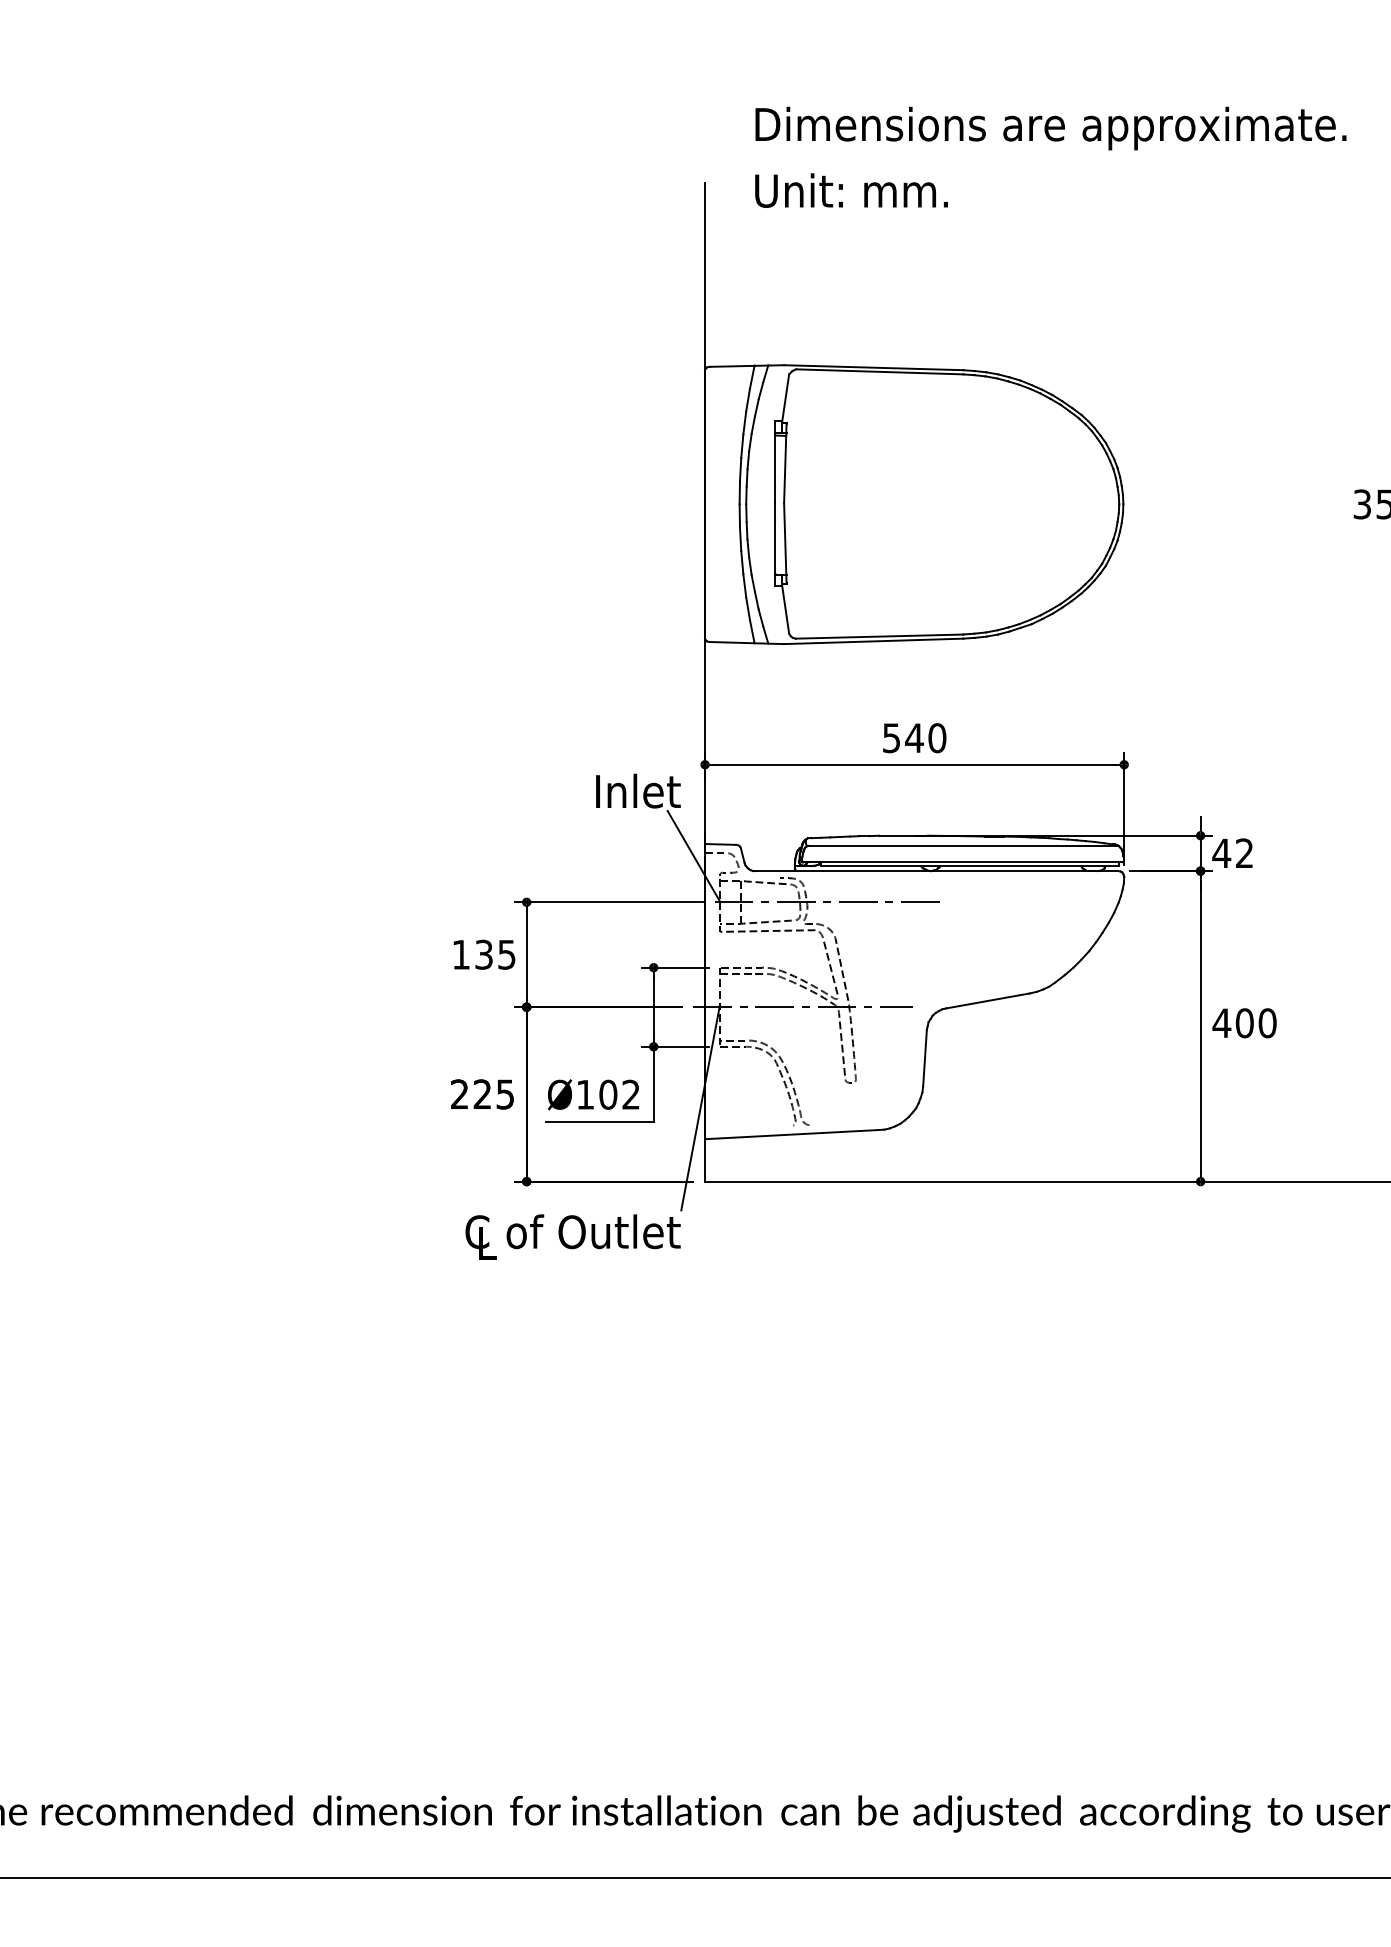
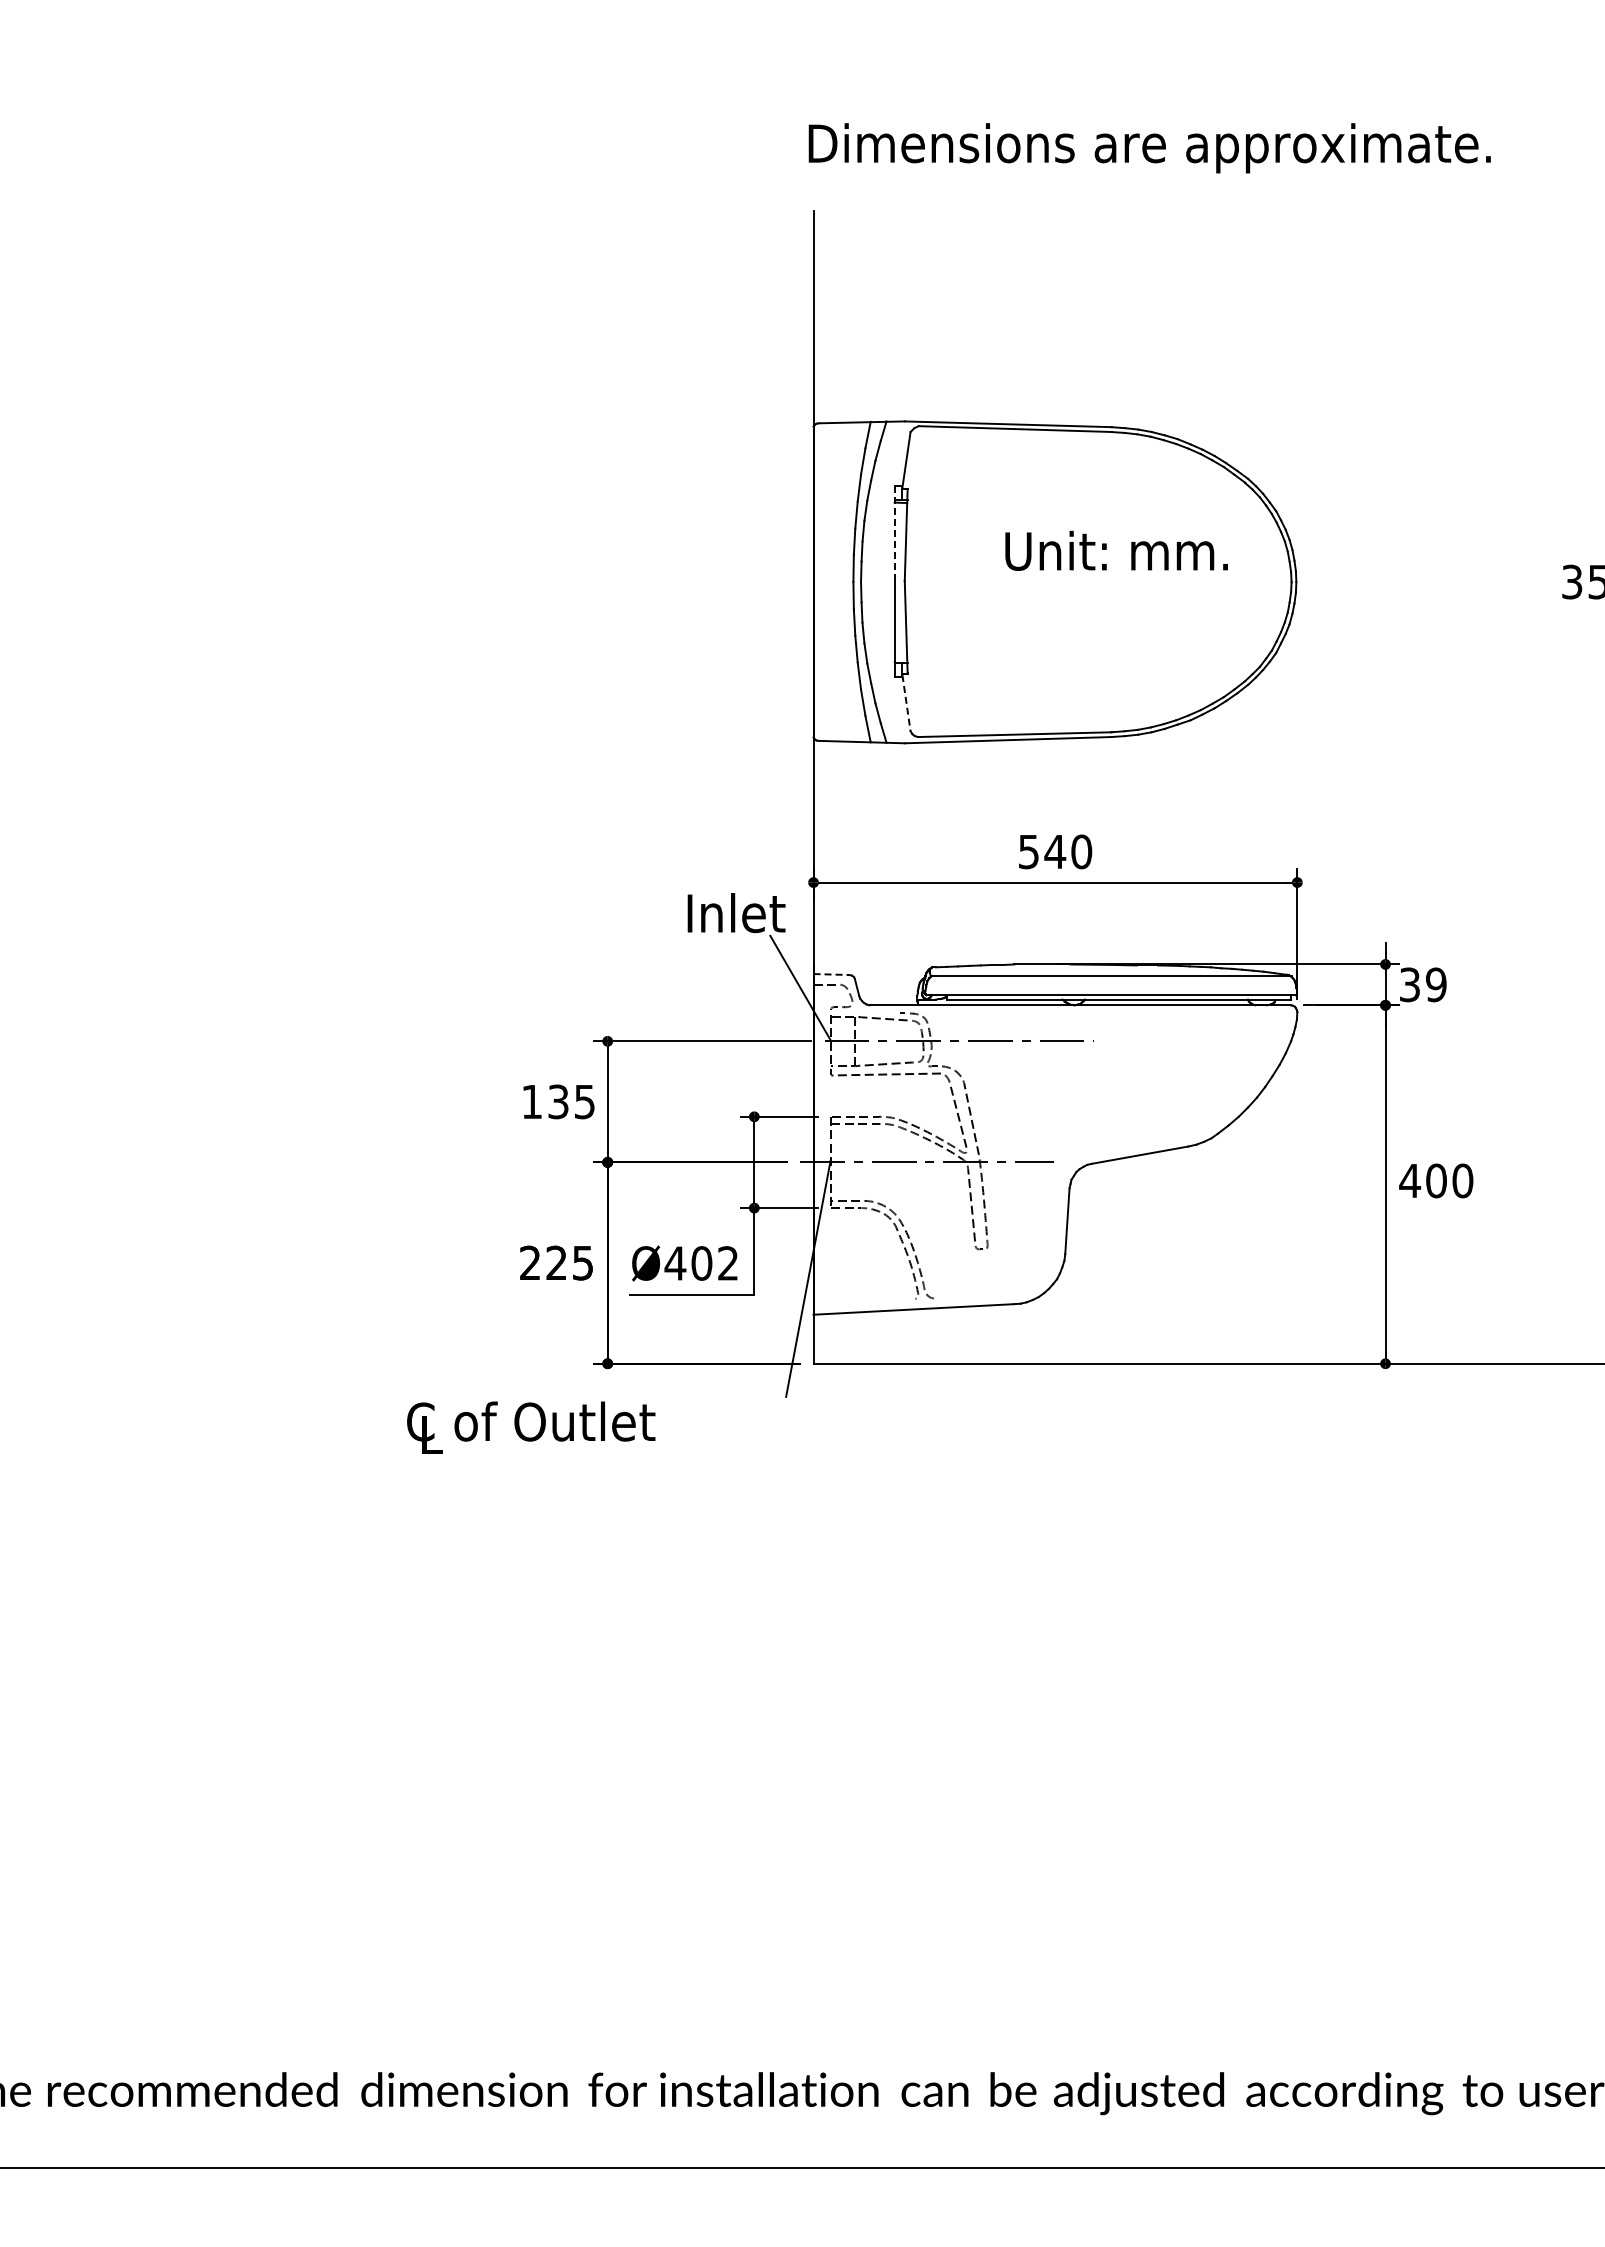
text: (1050, 128) -> (1149, 148), moved
text: (851, 190) -> (1116, 550), moved
line: (775, 462) -> (894, 533), solid -> dashed
line: (785, 609) -> (906, 703), solid -> dashed
line: (721, 844) -> (832, 974), solid -> dashed
text: (1232, 853) -> (1422, 984), 42 -> 39
text: (585, 1094) -> (675, 1263), Ø102 -> Ø402
text: (573, 1236) -> (531, 1427), moved

